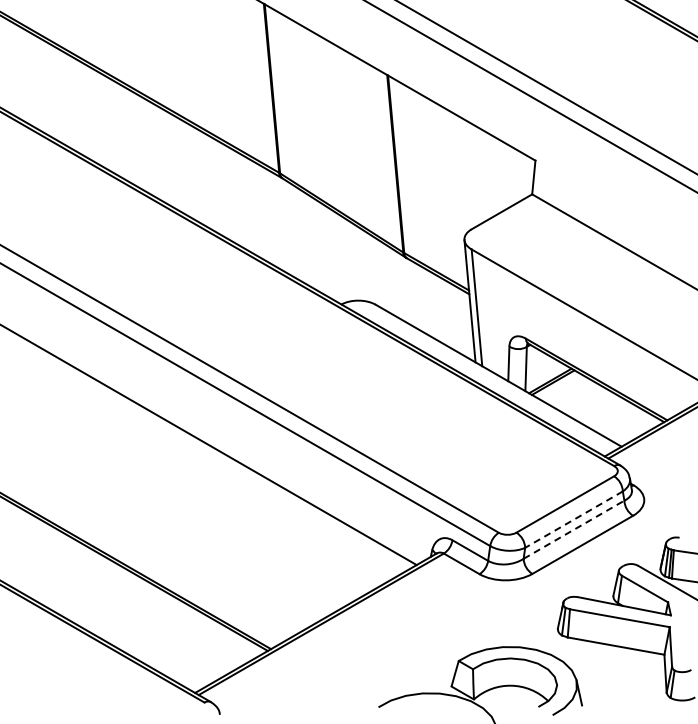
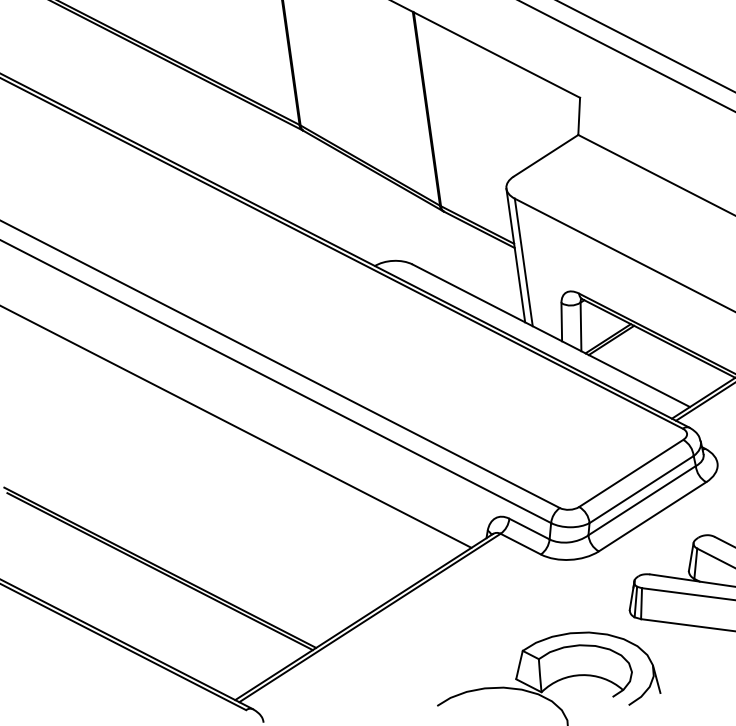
line: (573, 519) -> (641, 489), dashed -> solid
line: (574, 529) -> (642, 500), dashed -> solid

